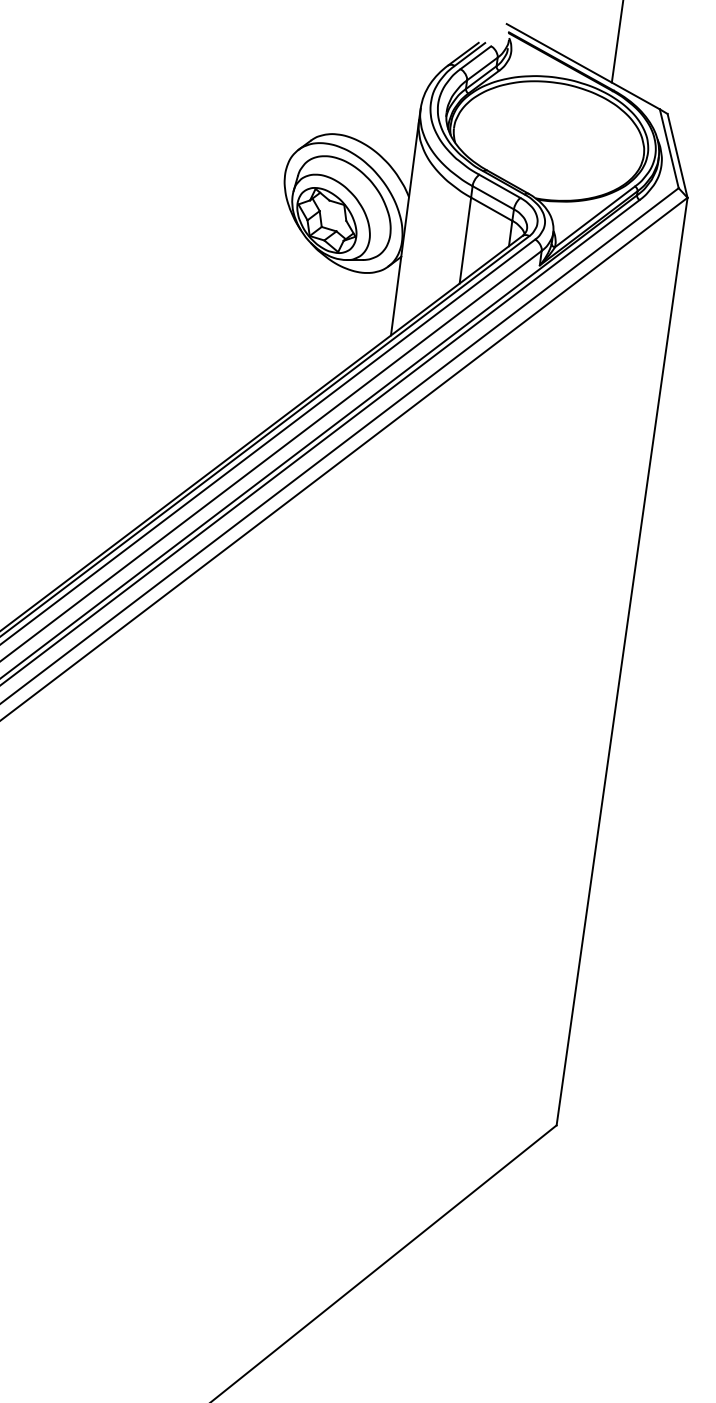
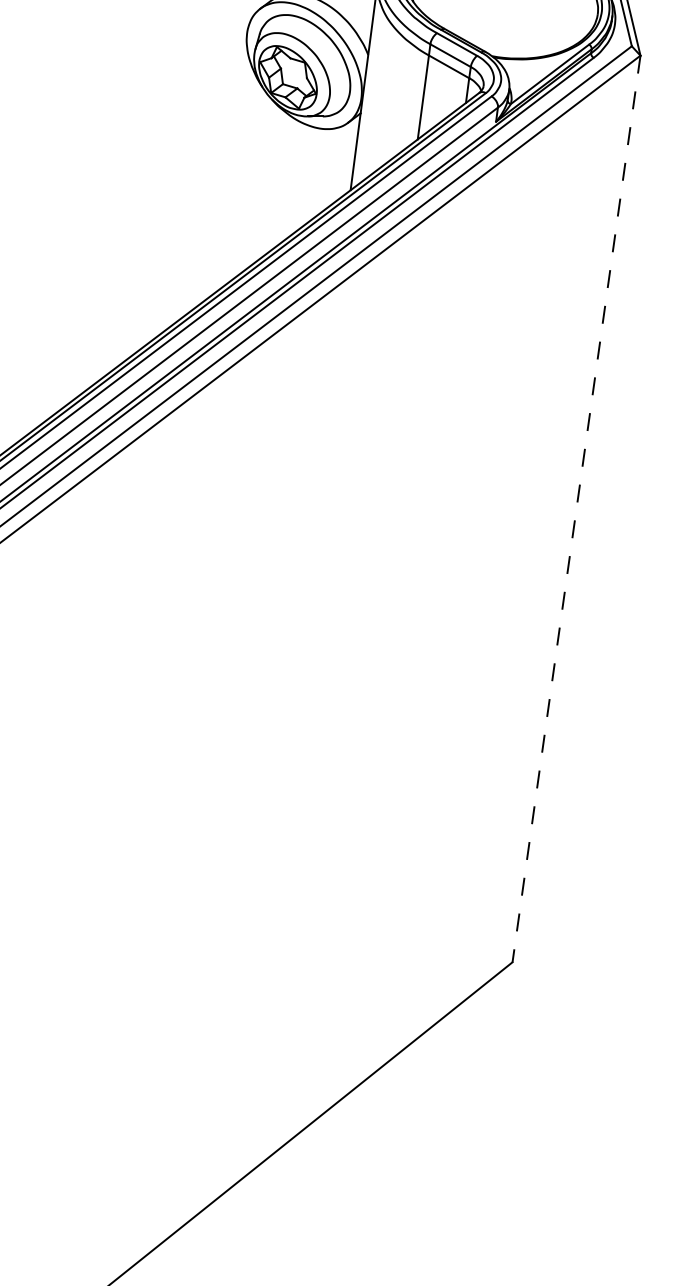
line: (622, 662) -> (576, 509), solid -> dashed

